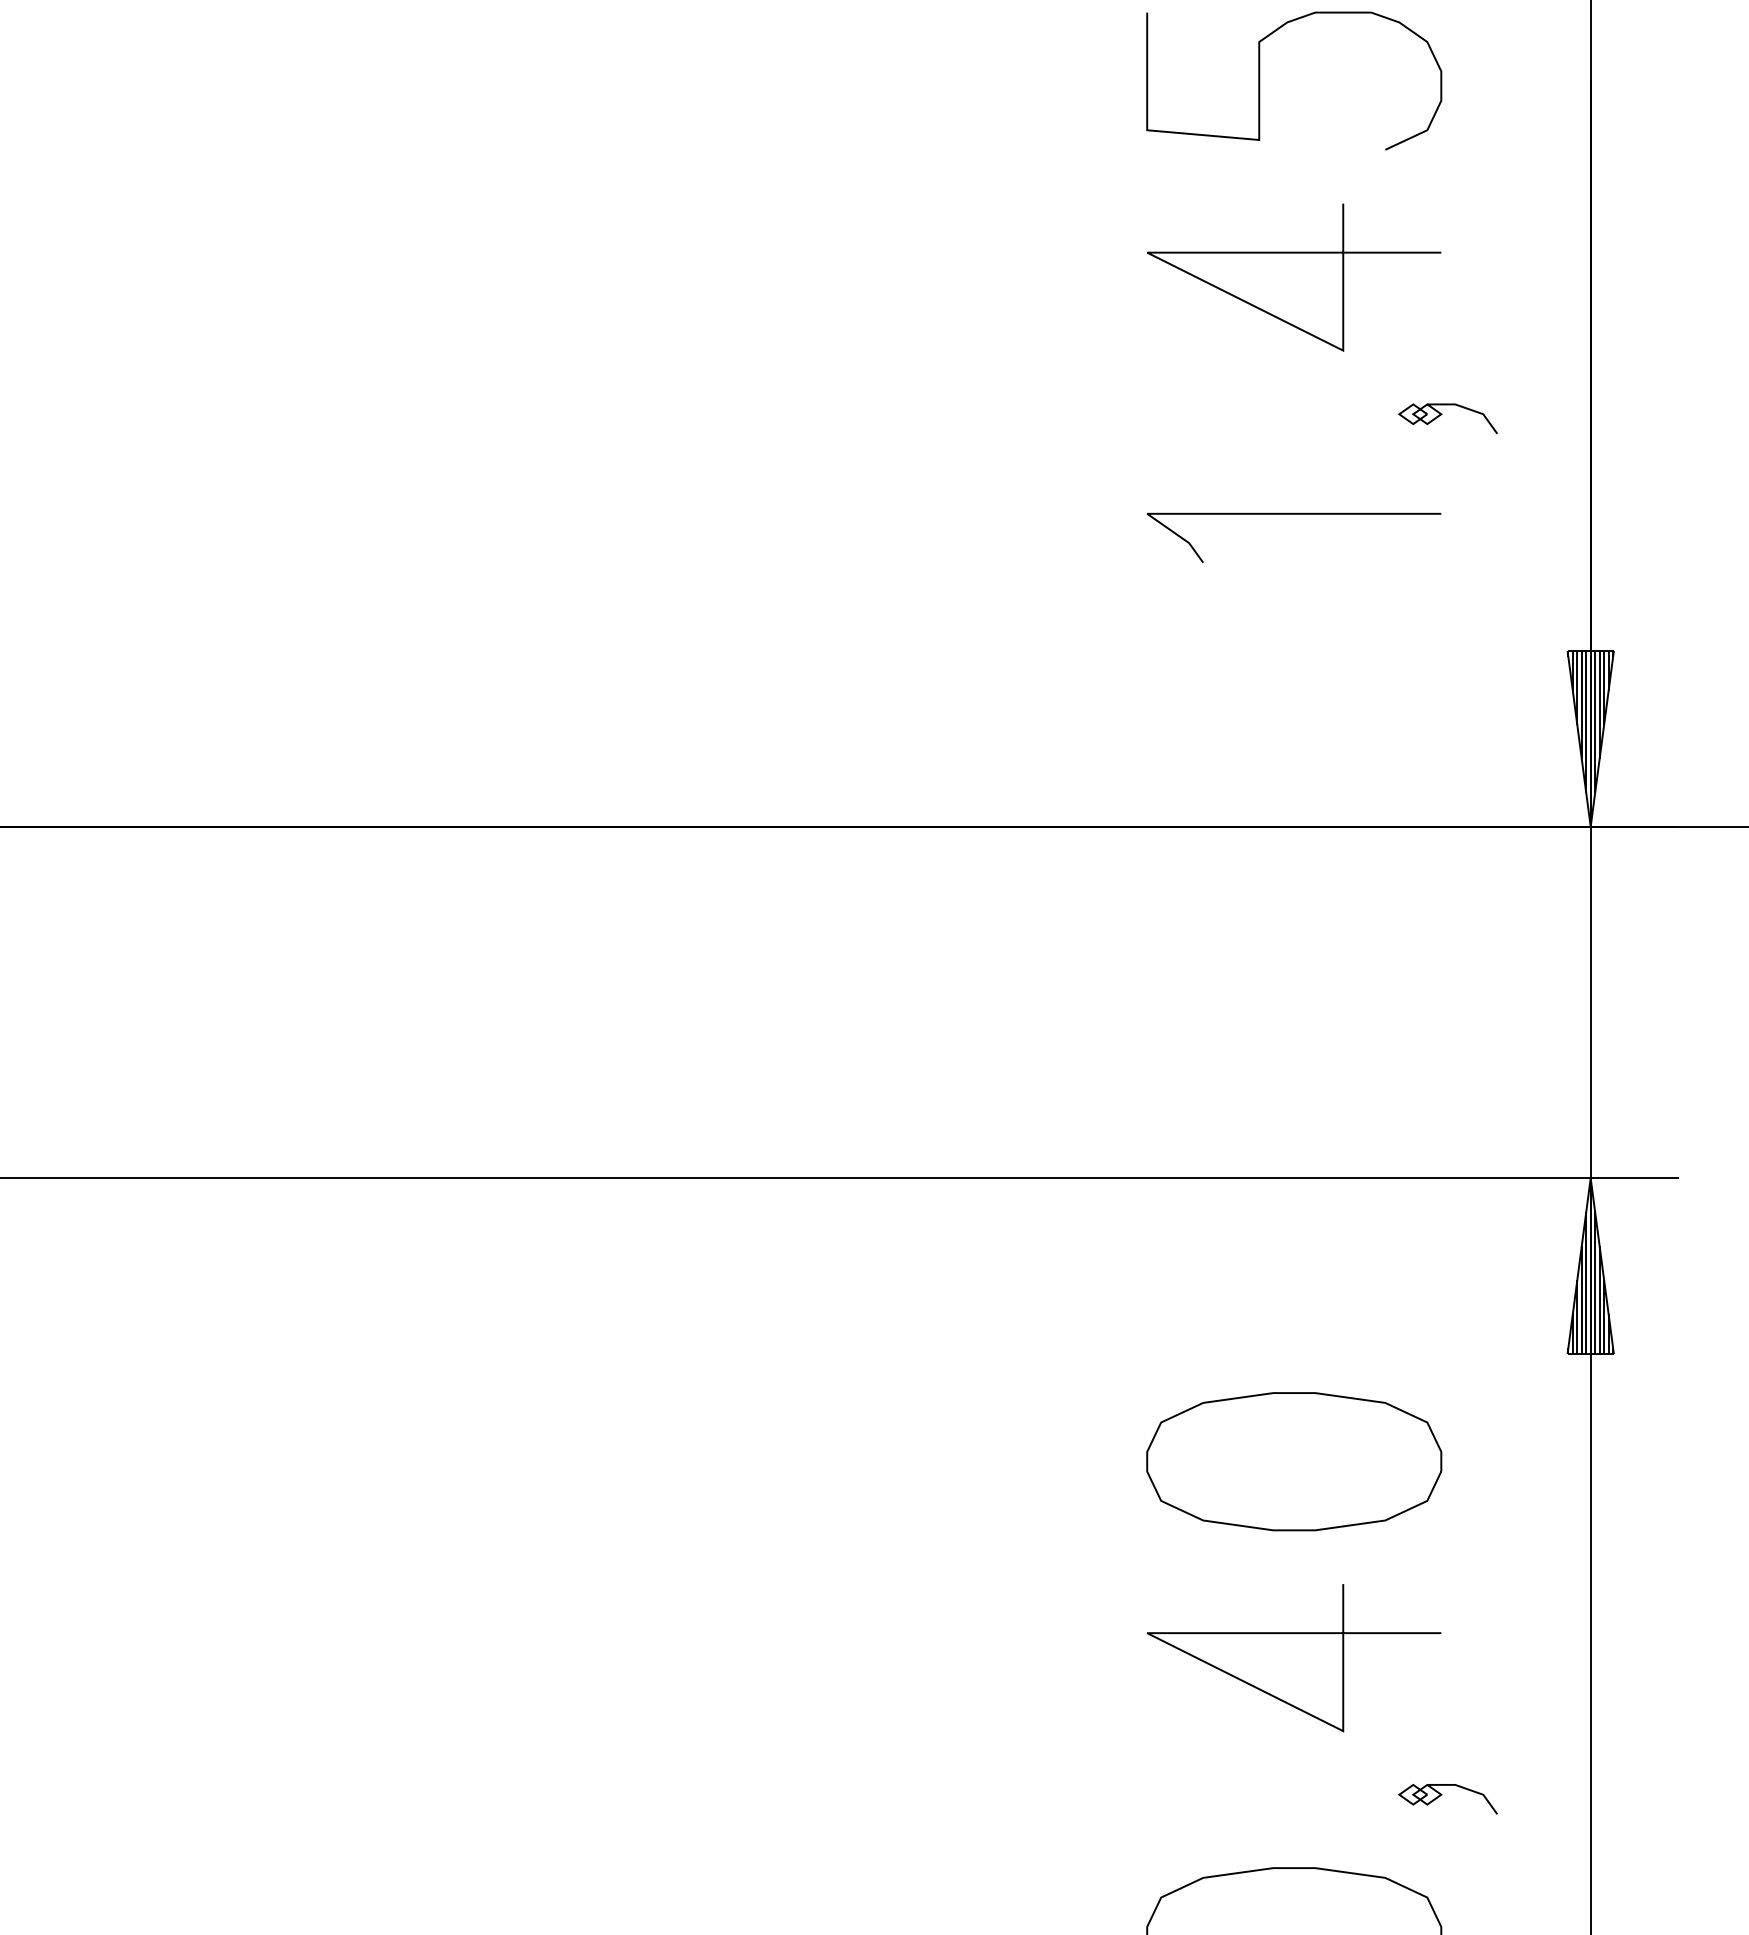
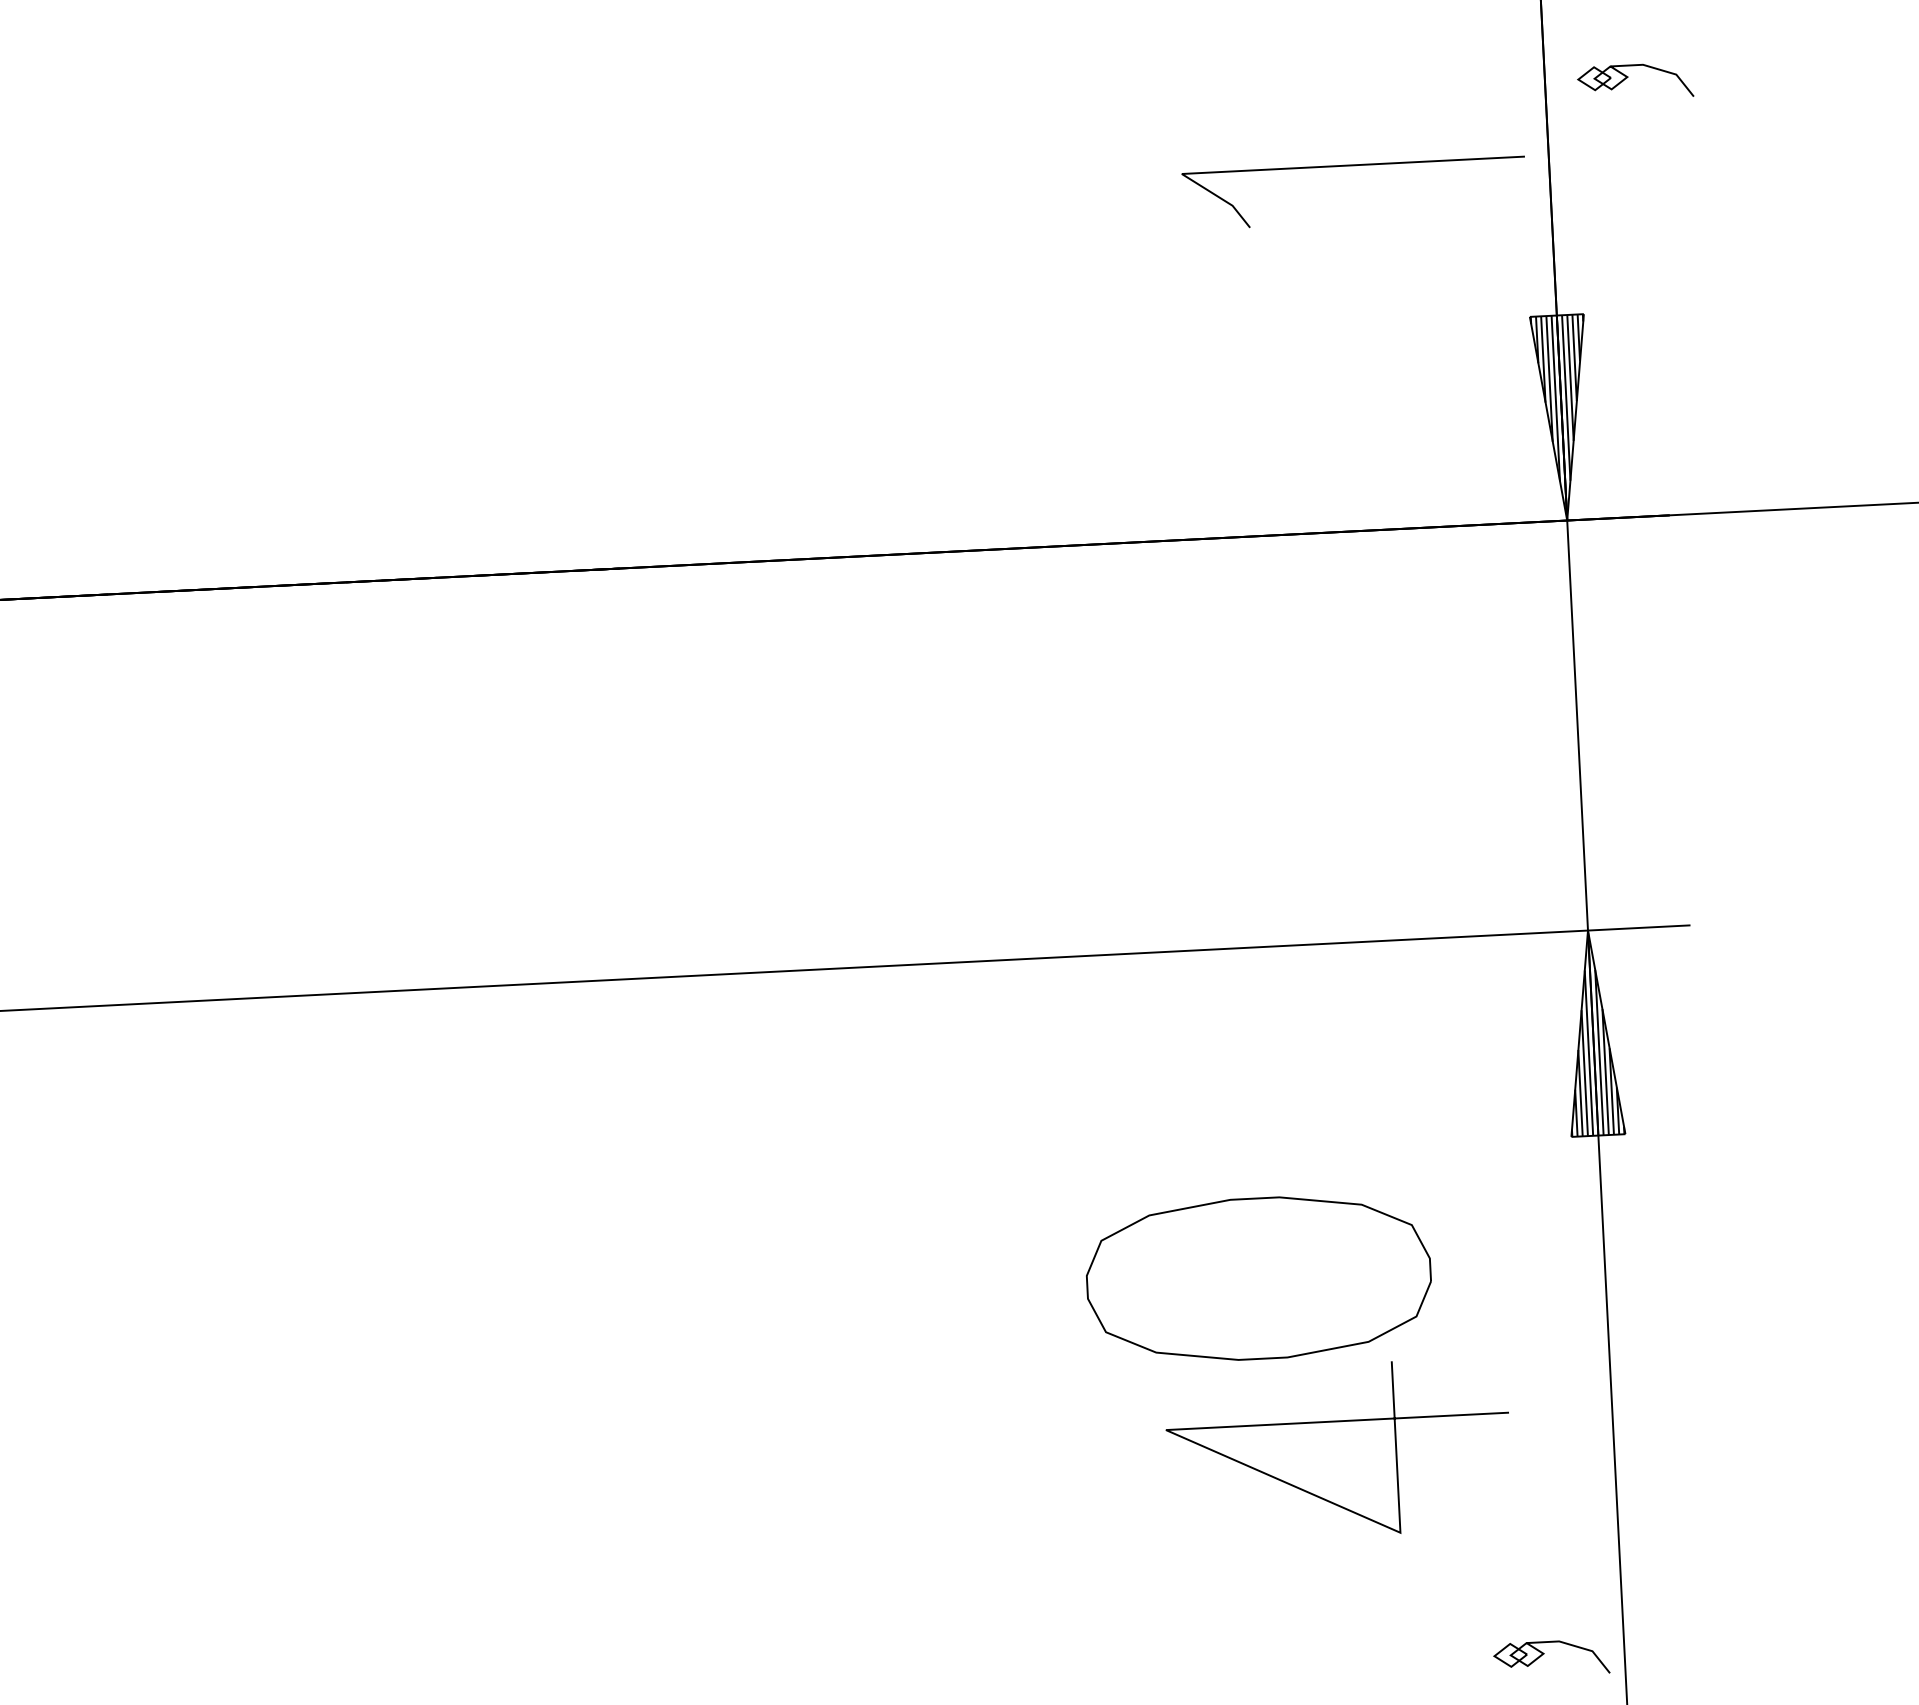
part: (1442, 414) -> (1628, 77), moved
line: (1293, 514) -> (1352, 166), moved
line: (1294, 1633) -> (1337, 1421), moved
part: (1442, 1795) -> (1544, 1654), moved

